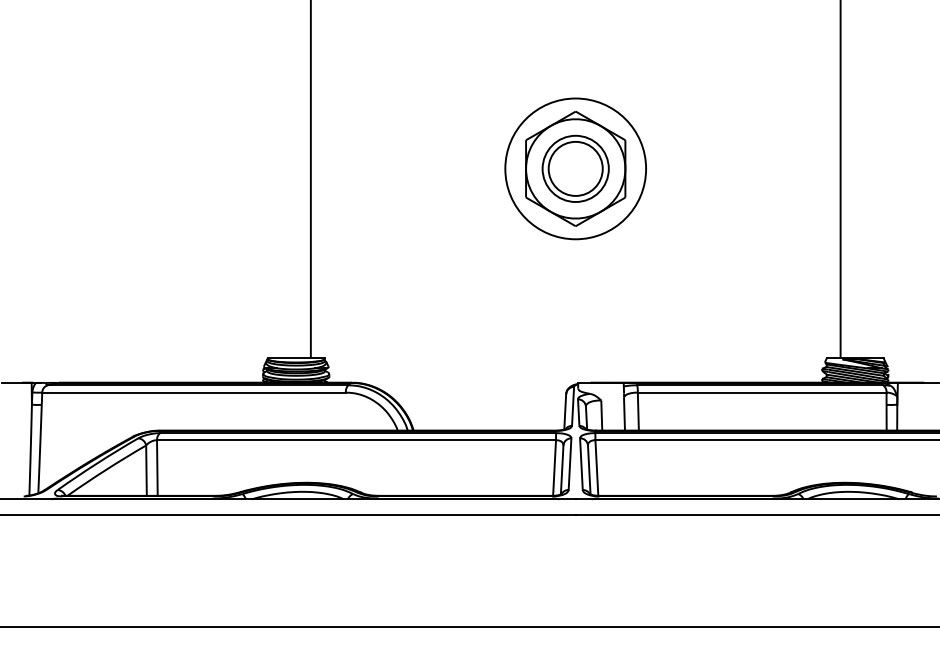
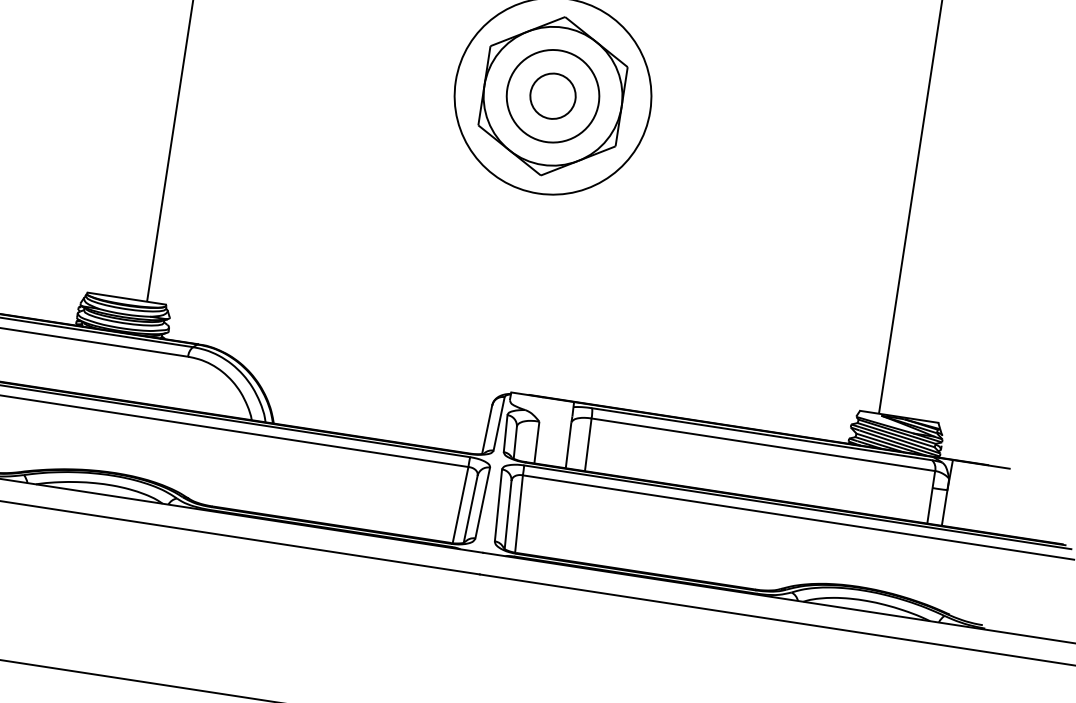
circle: (575, 168) -> (552, 95), size x0.6

